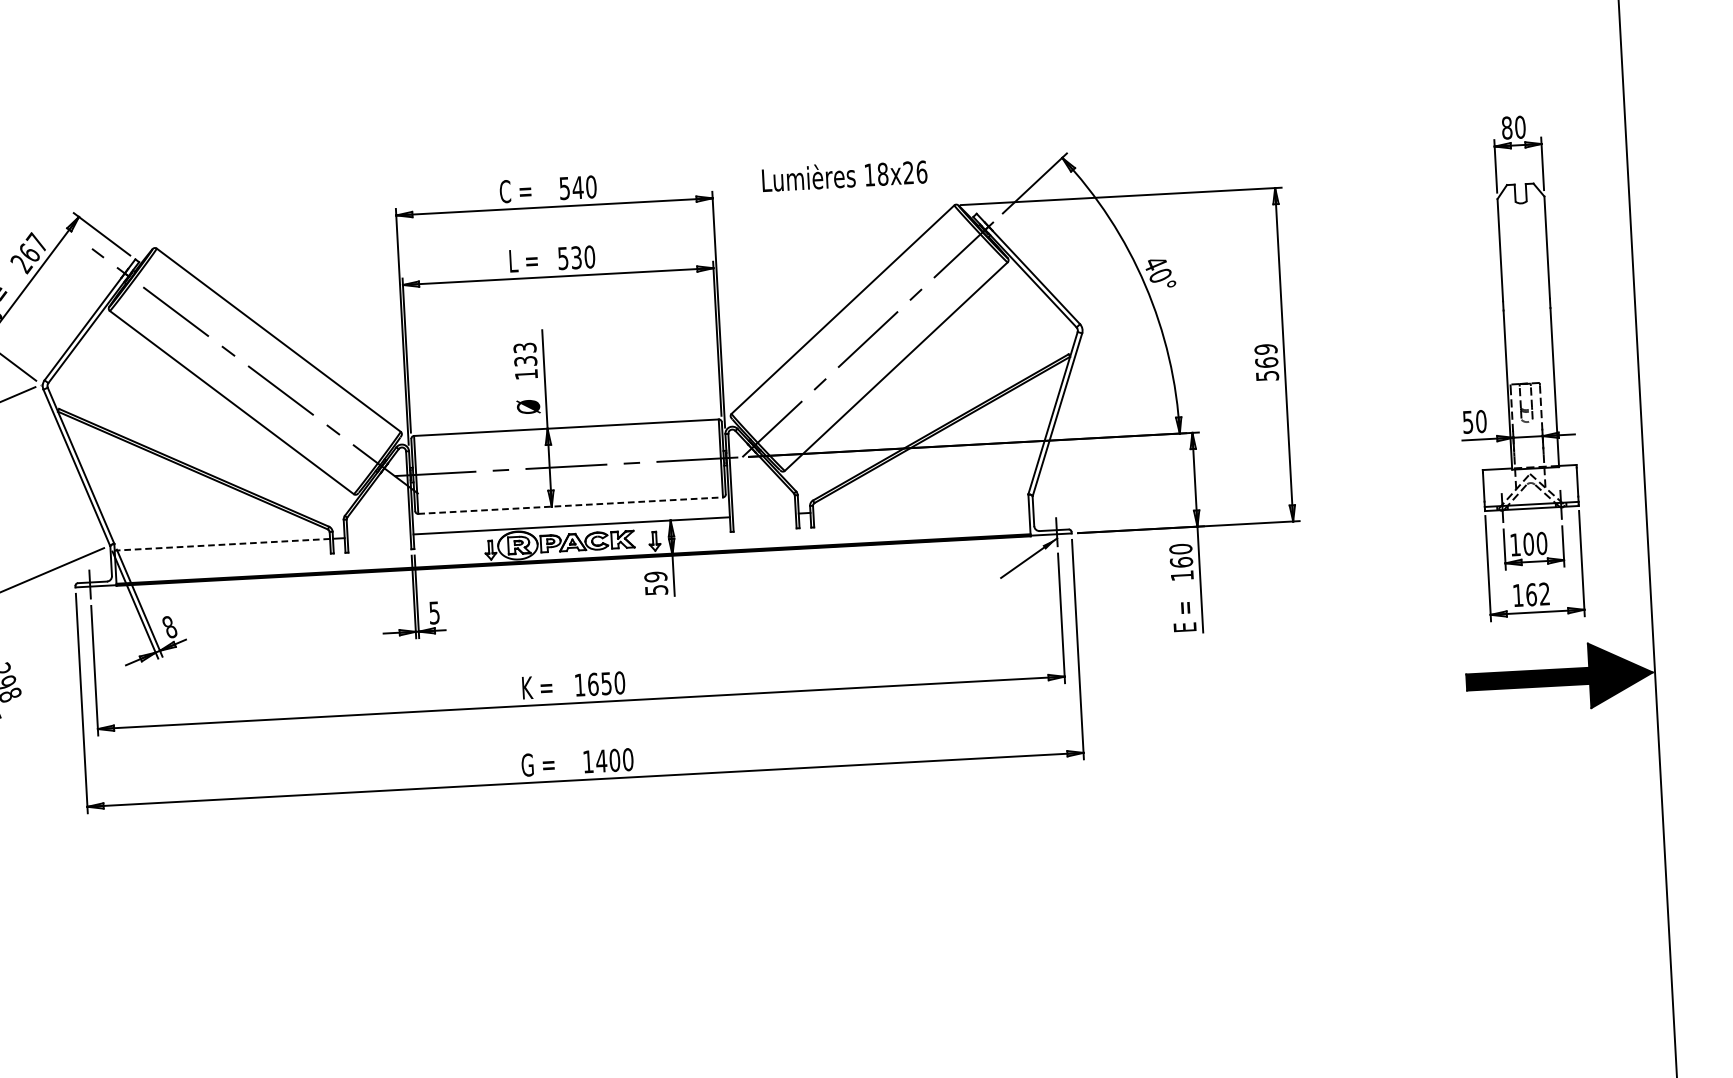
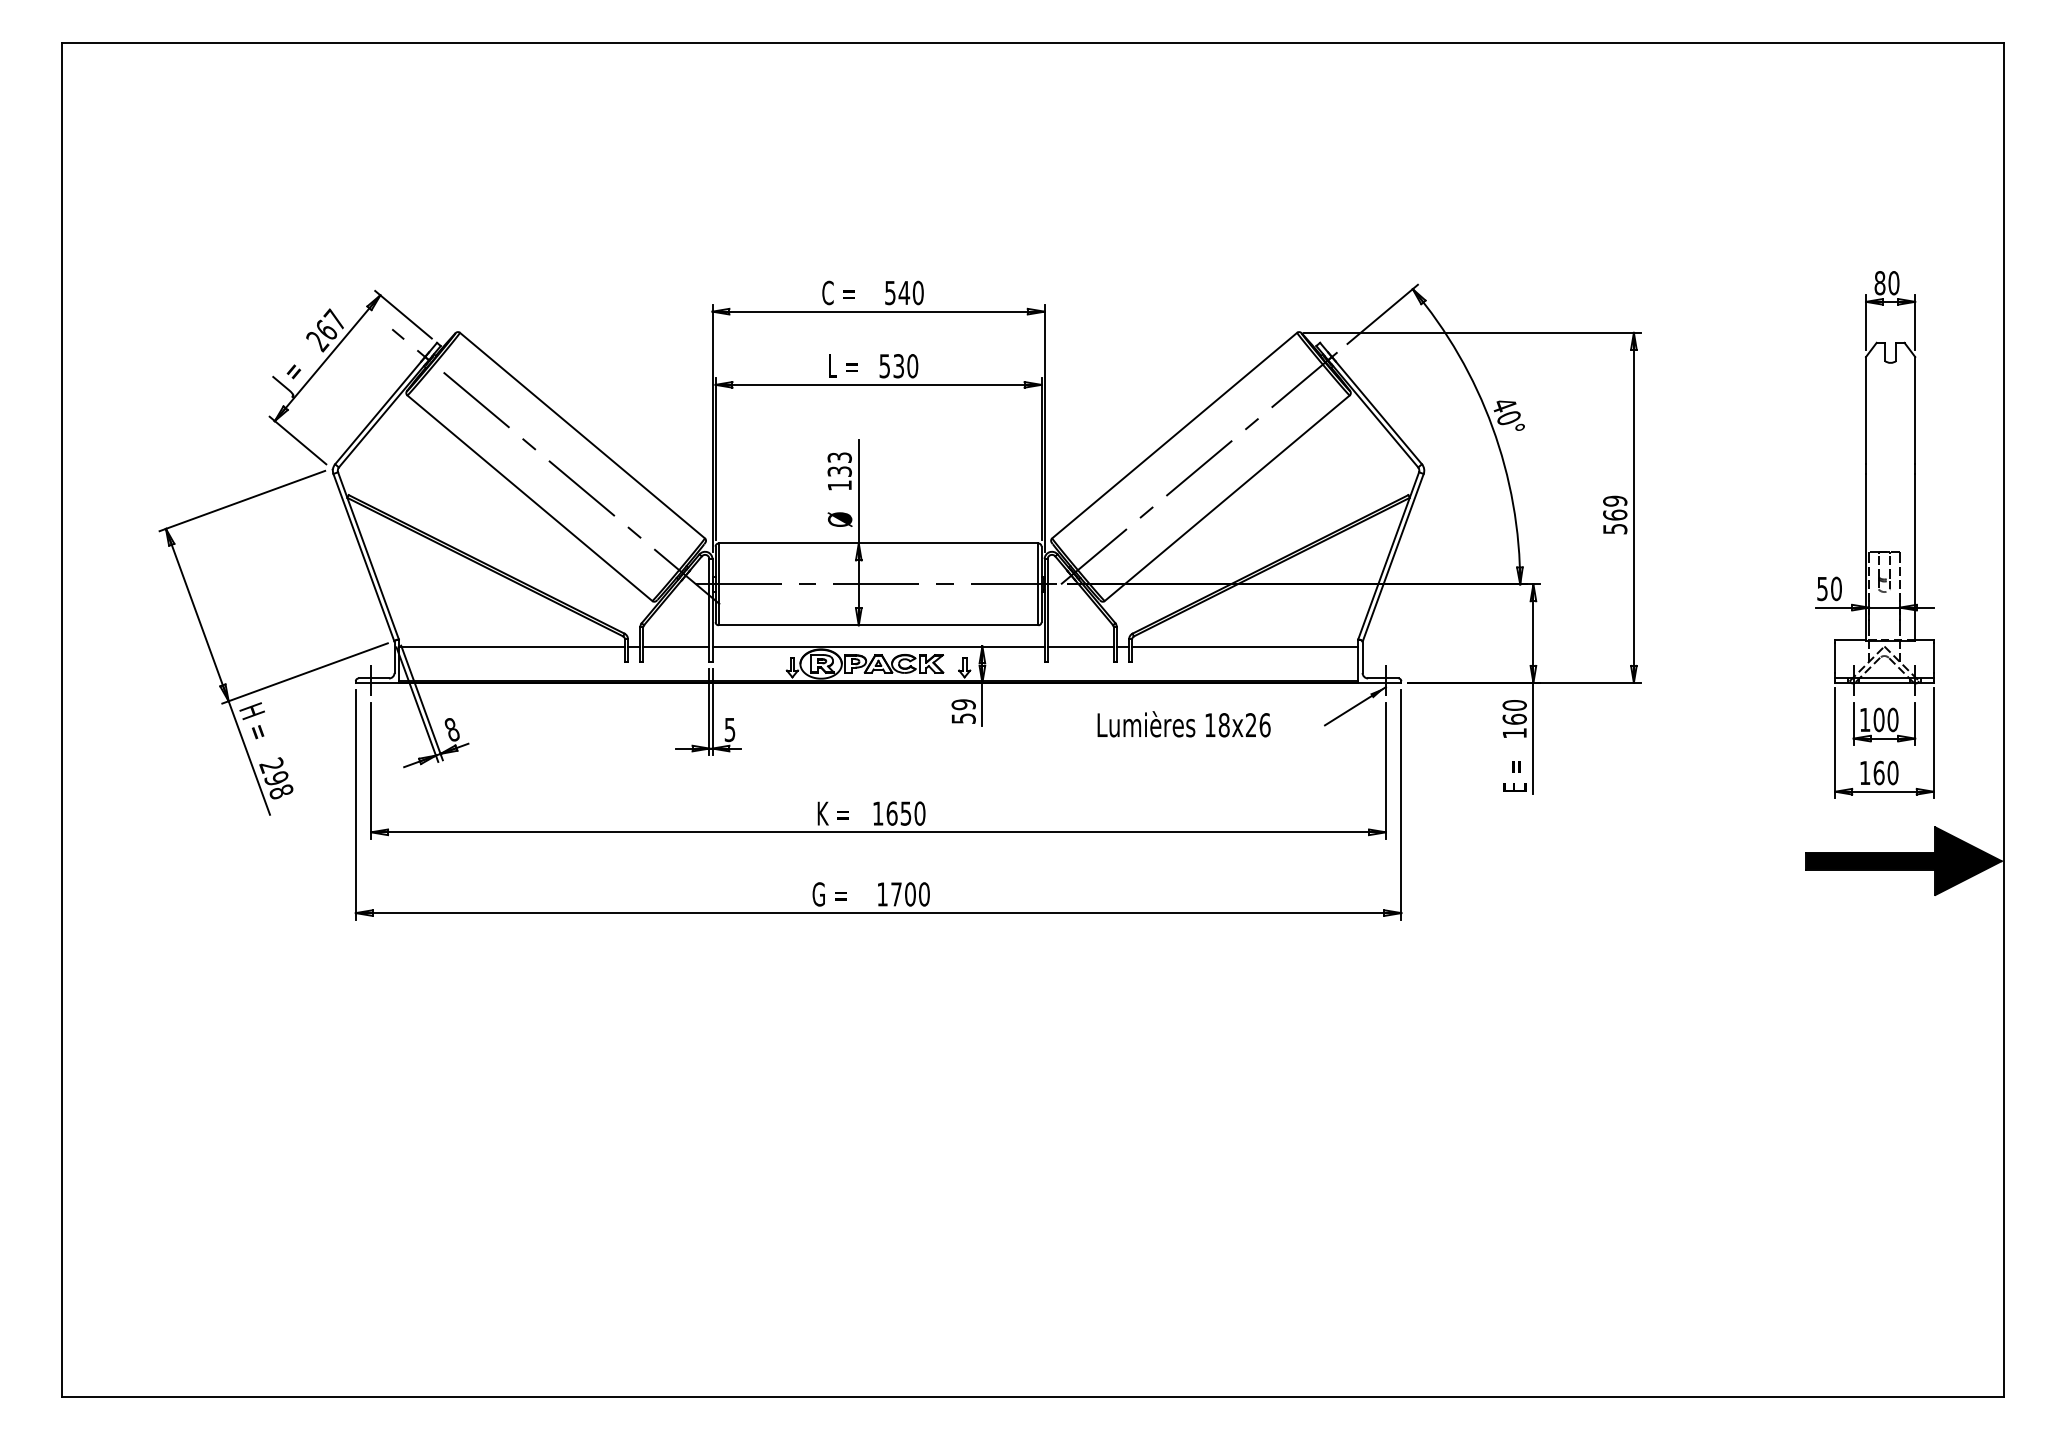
text: (844, 175) -> (1183, 724), moved
line: (570, 505) -> (878, 625), dashed -> solid
line: (921, 506) -> (1245, 646), added
line: (764, 515) -> (1080, 646), added
line: (379, 536) -> (676, 646), added
line: (222, 544) -> (511, 646), dashed -> solid
text: (1544, 593) -> (1892, 772), 162 -> 160
text: (601, 761) -> (896, 894), 1400 -> 1700

